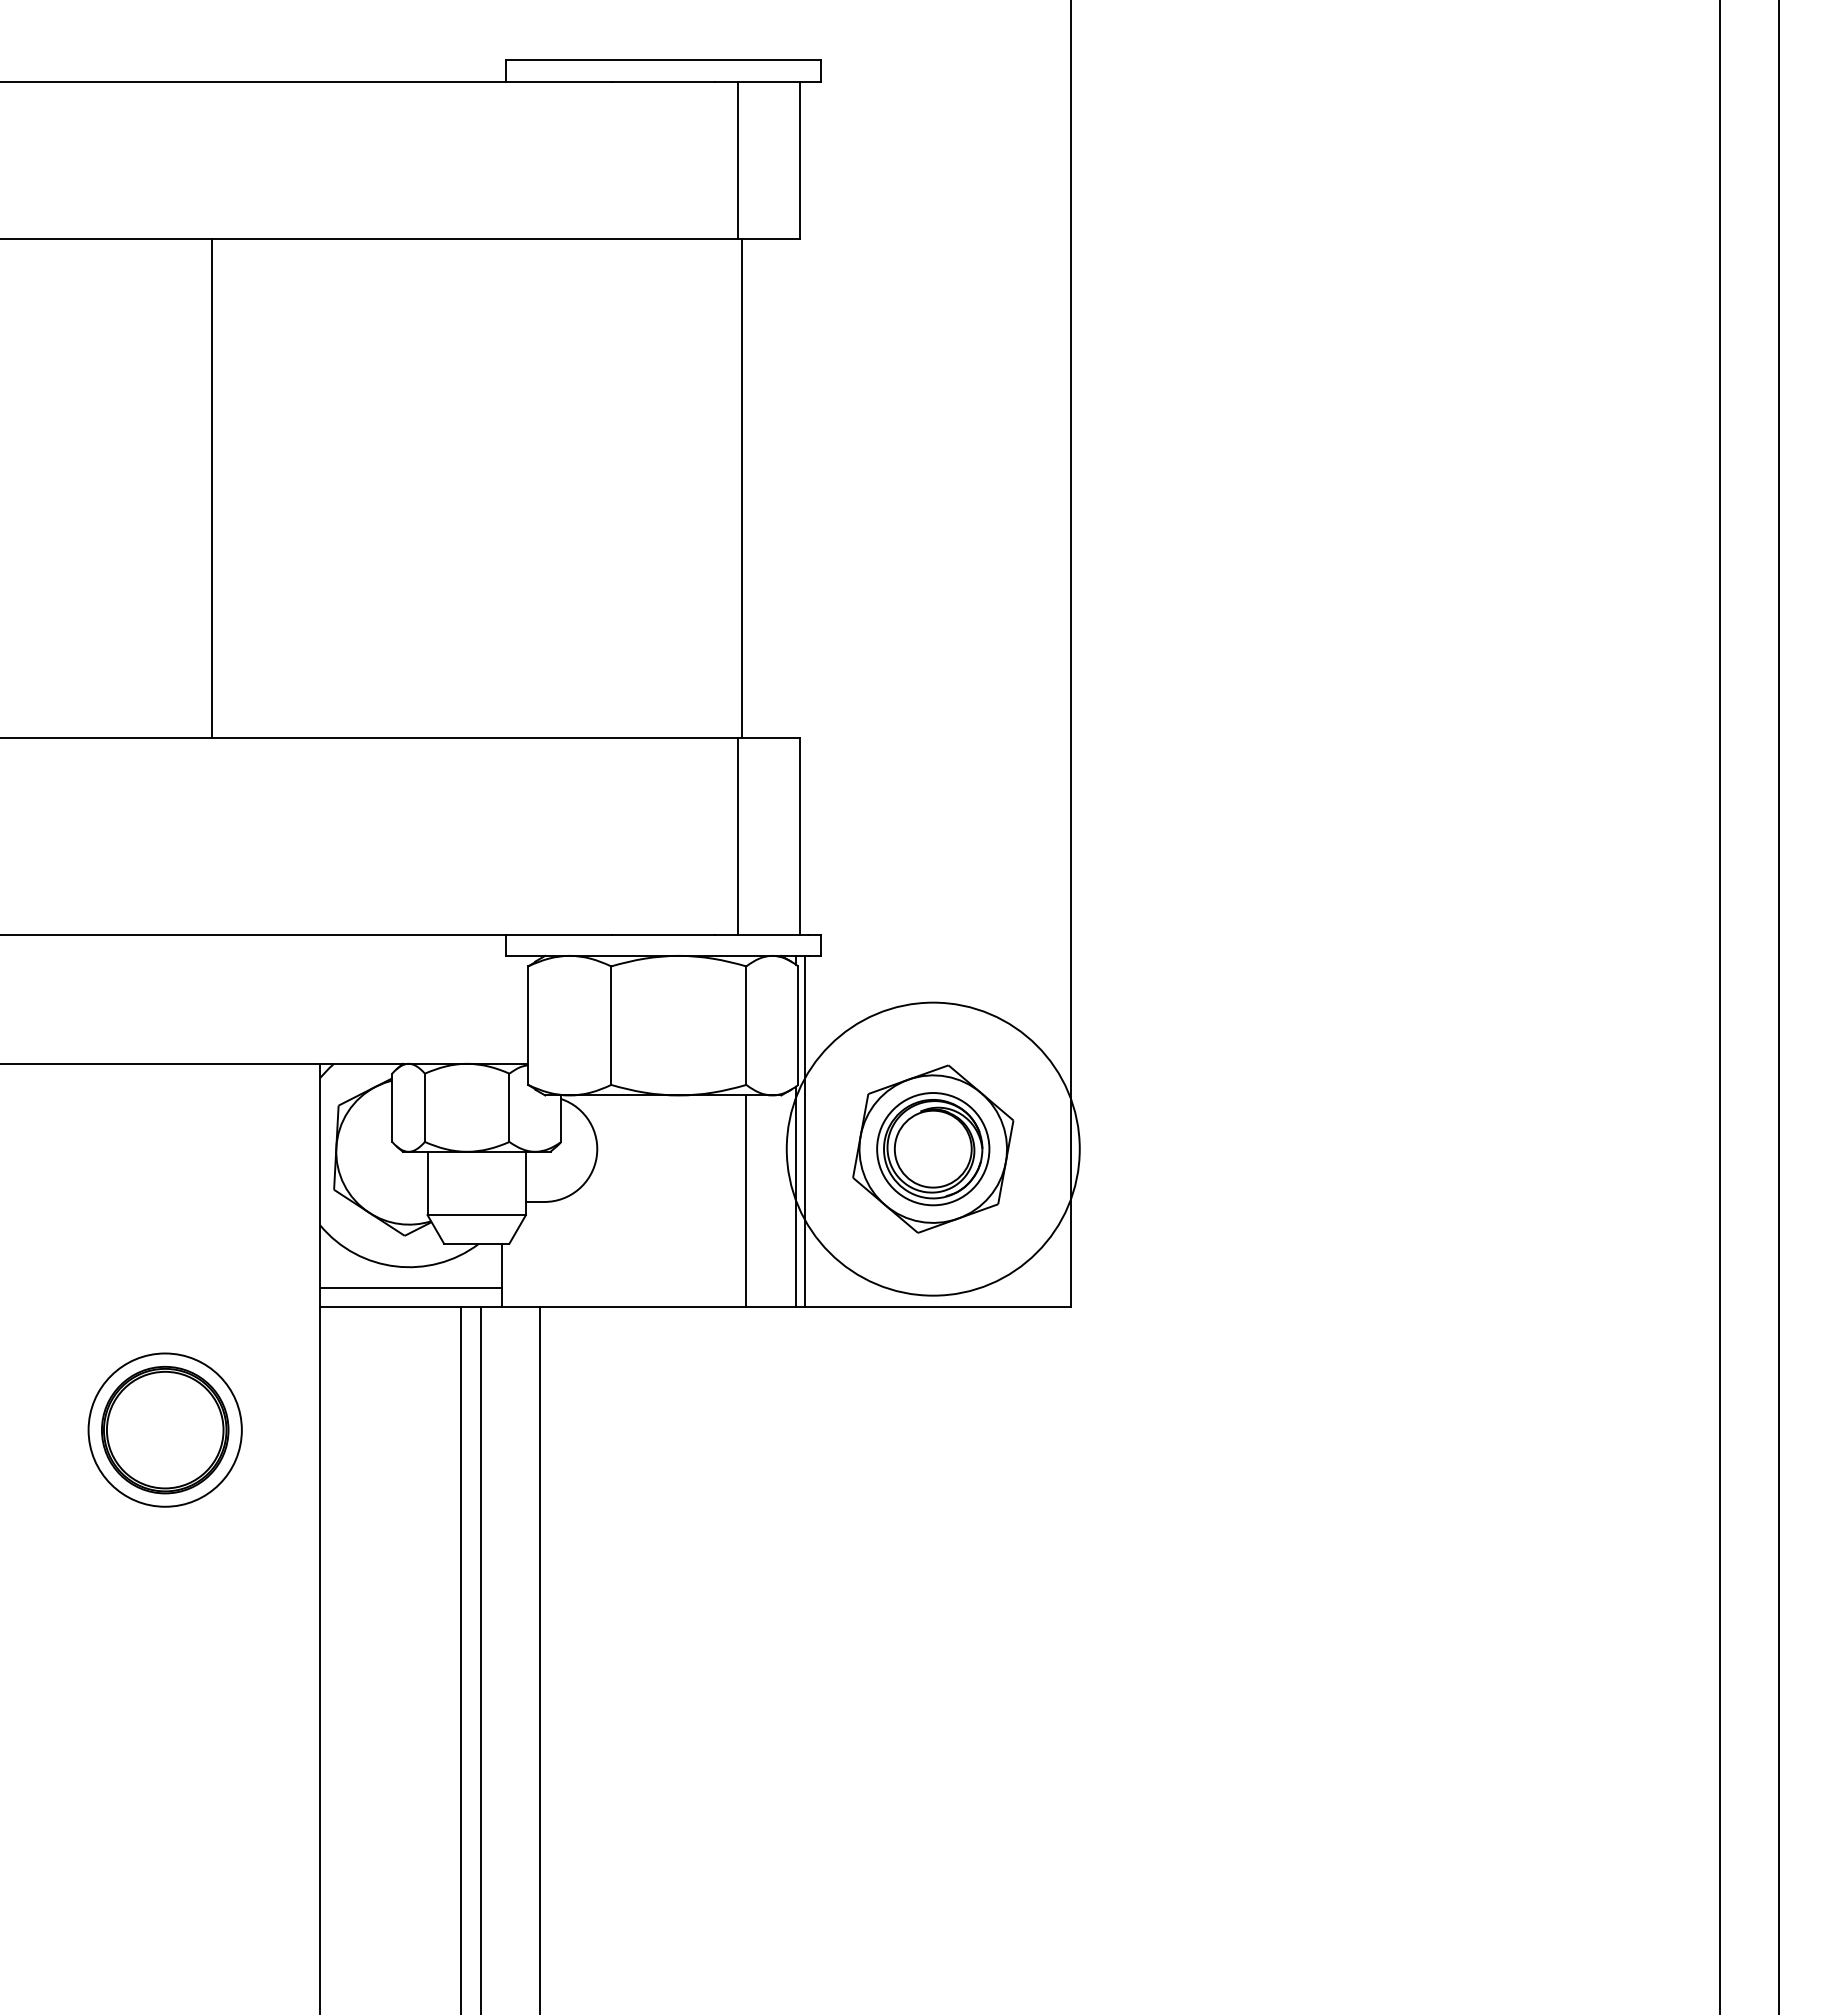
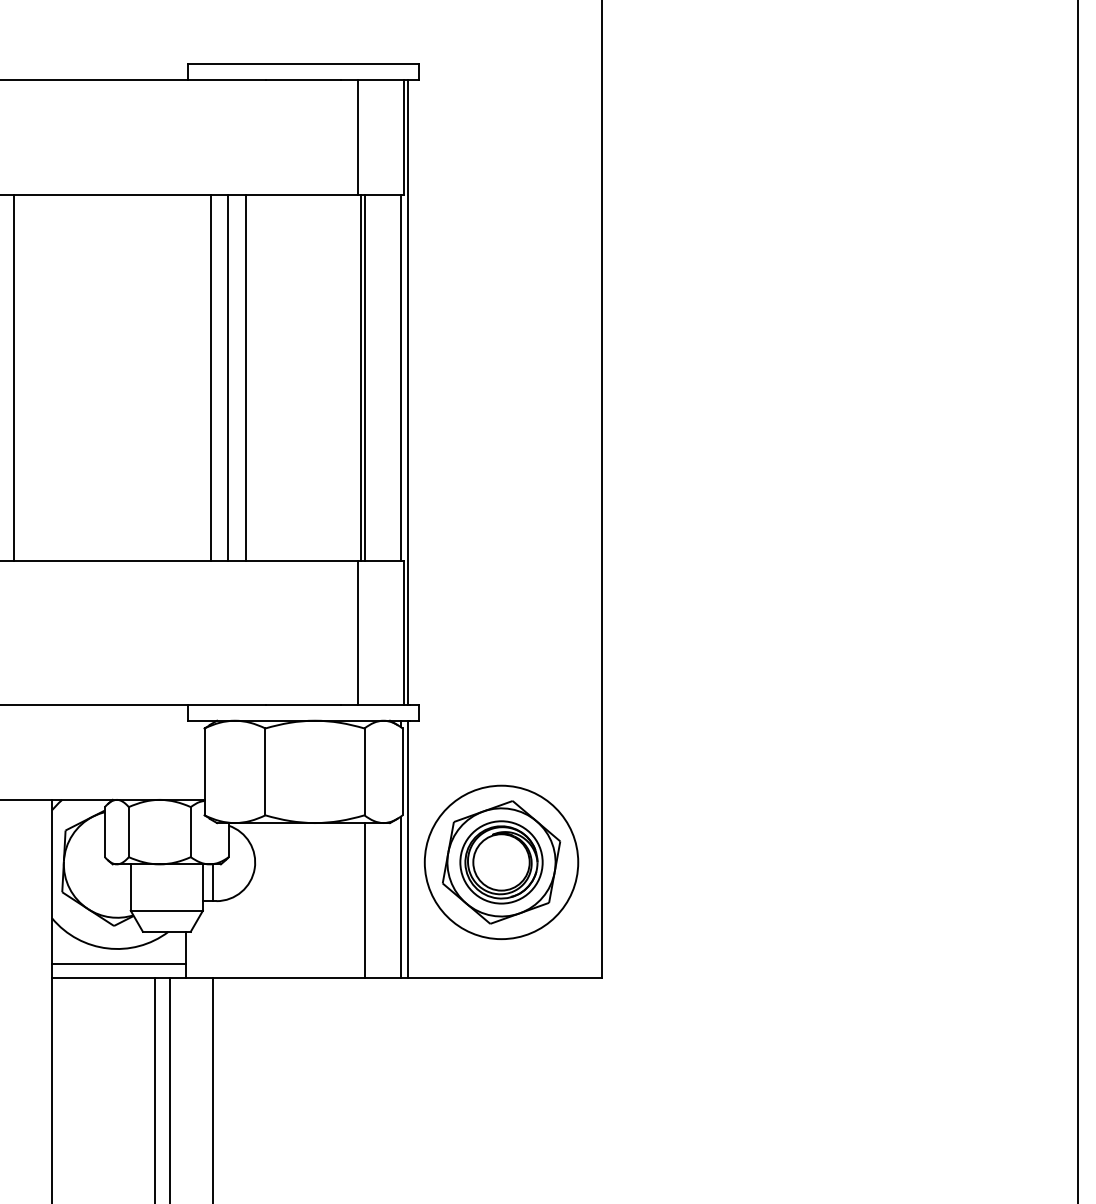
line: (267, 488) -> (13, 378), added
line: (536, 488) -> (210, 378), added
line: (559, 488) -> (227, 378), added
line: (584, 488) -> (245, 378), added
line: (746, 488) -> (364, 378), added
line: (795, 488) -> (400, 378), added
line: (805, 507) -> (407, 392), added
circle: (932, 1148) -> (500, 861), size x0.71
line: (539, 1176) -> (212, 882), added

